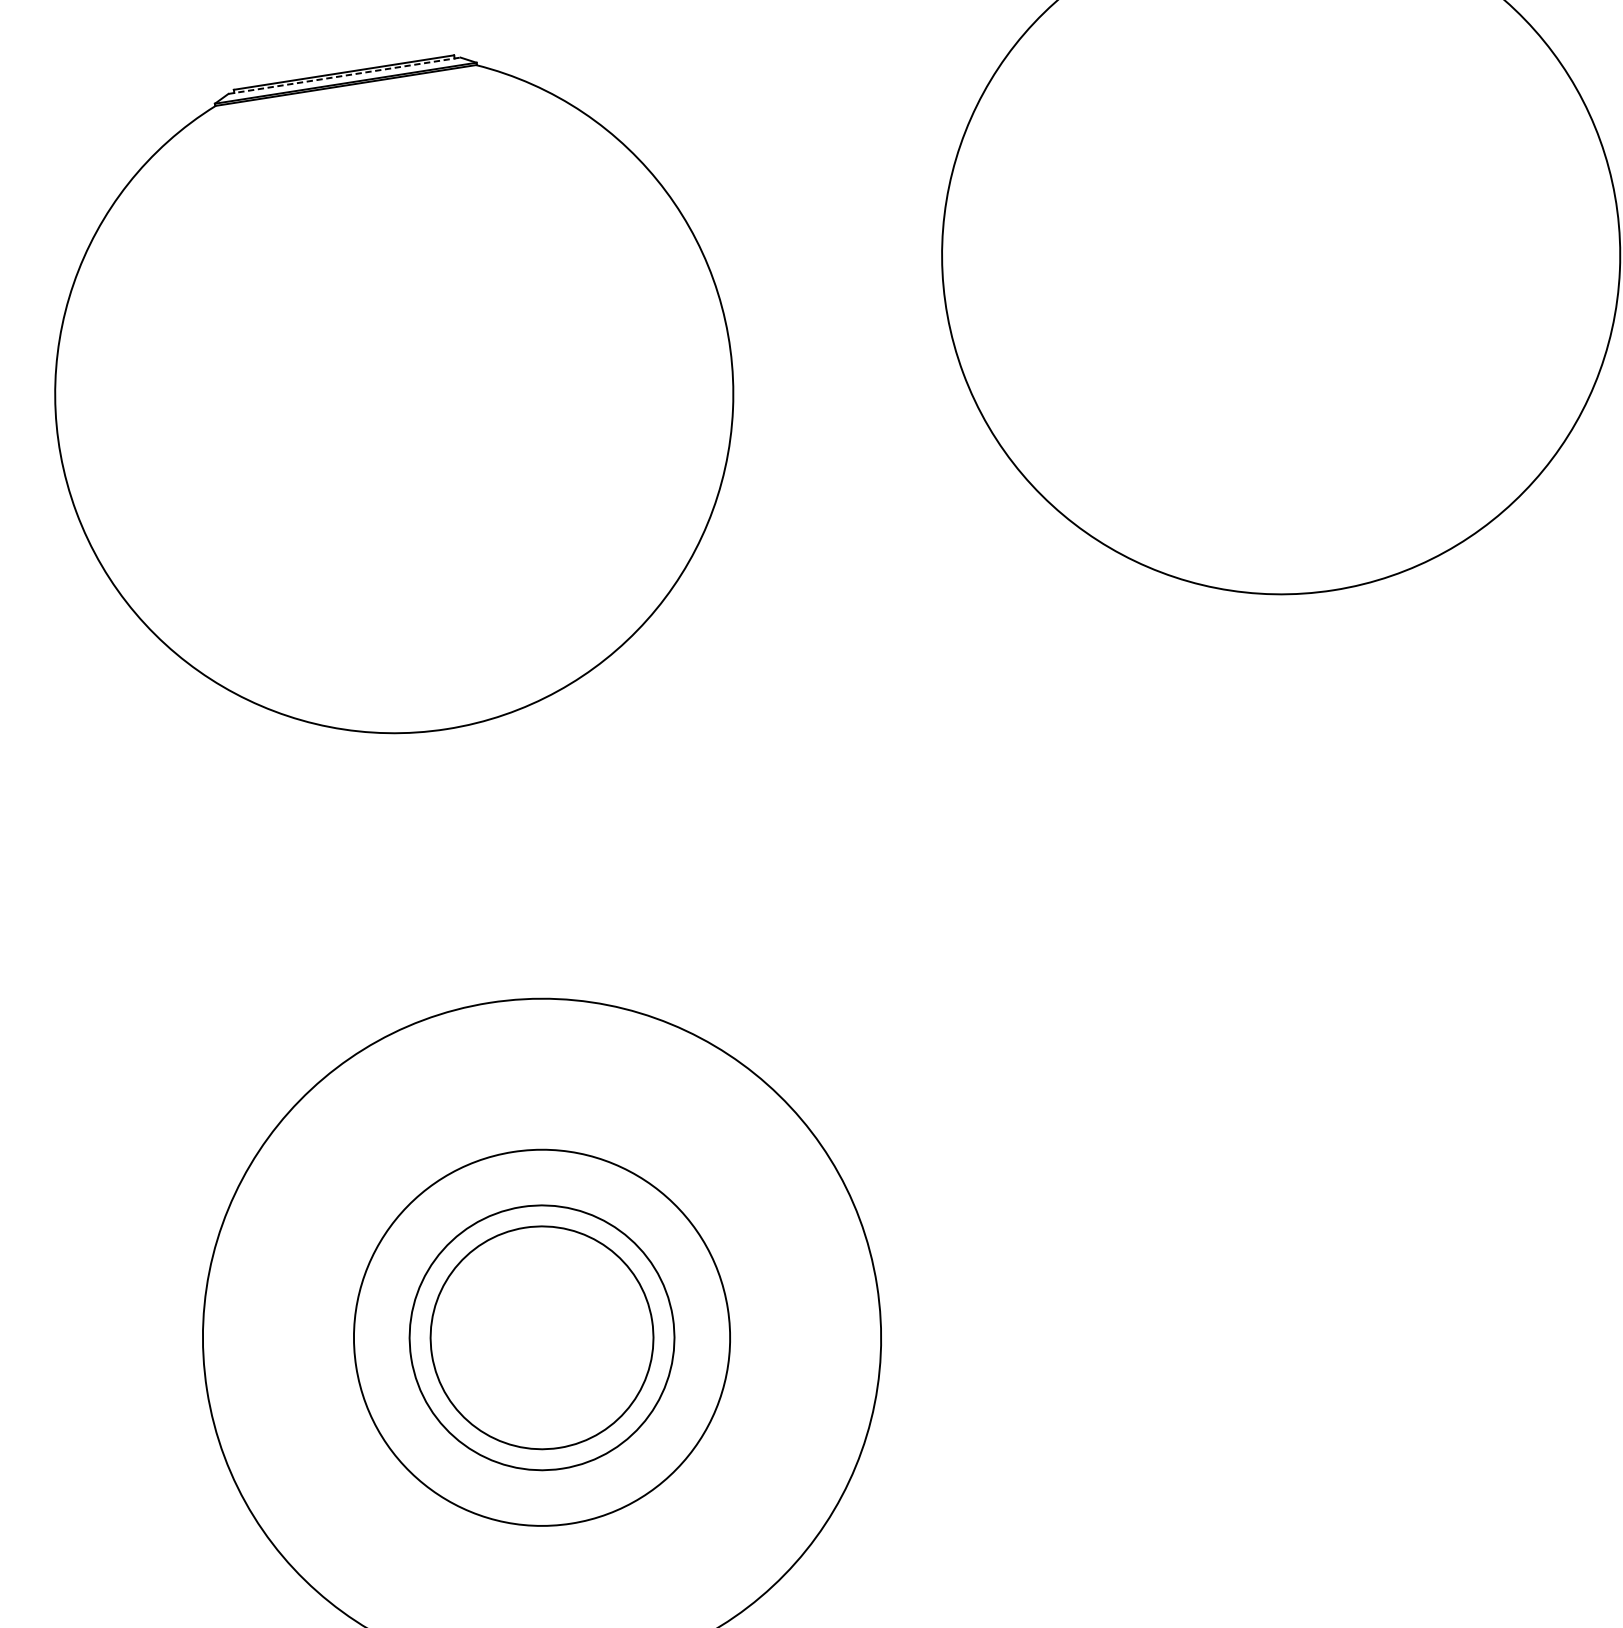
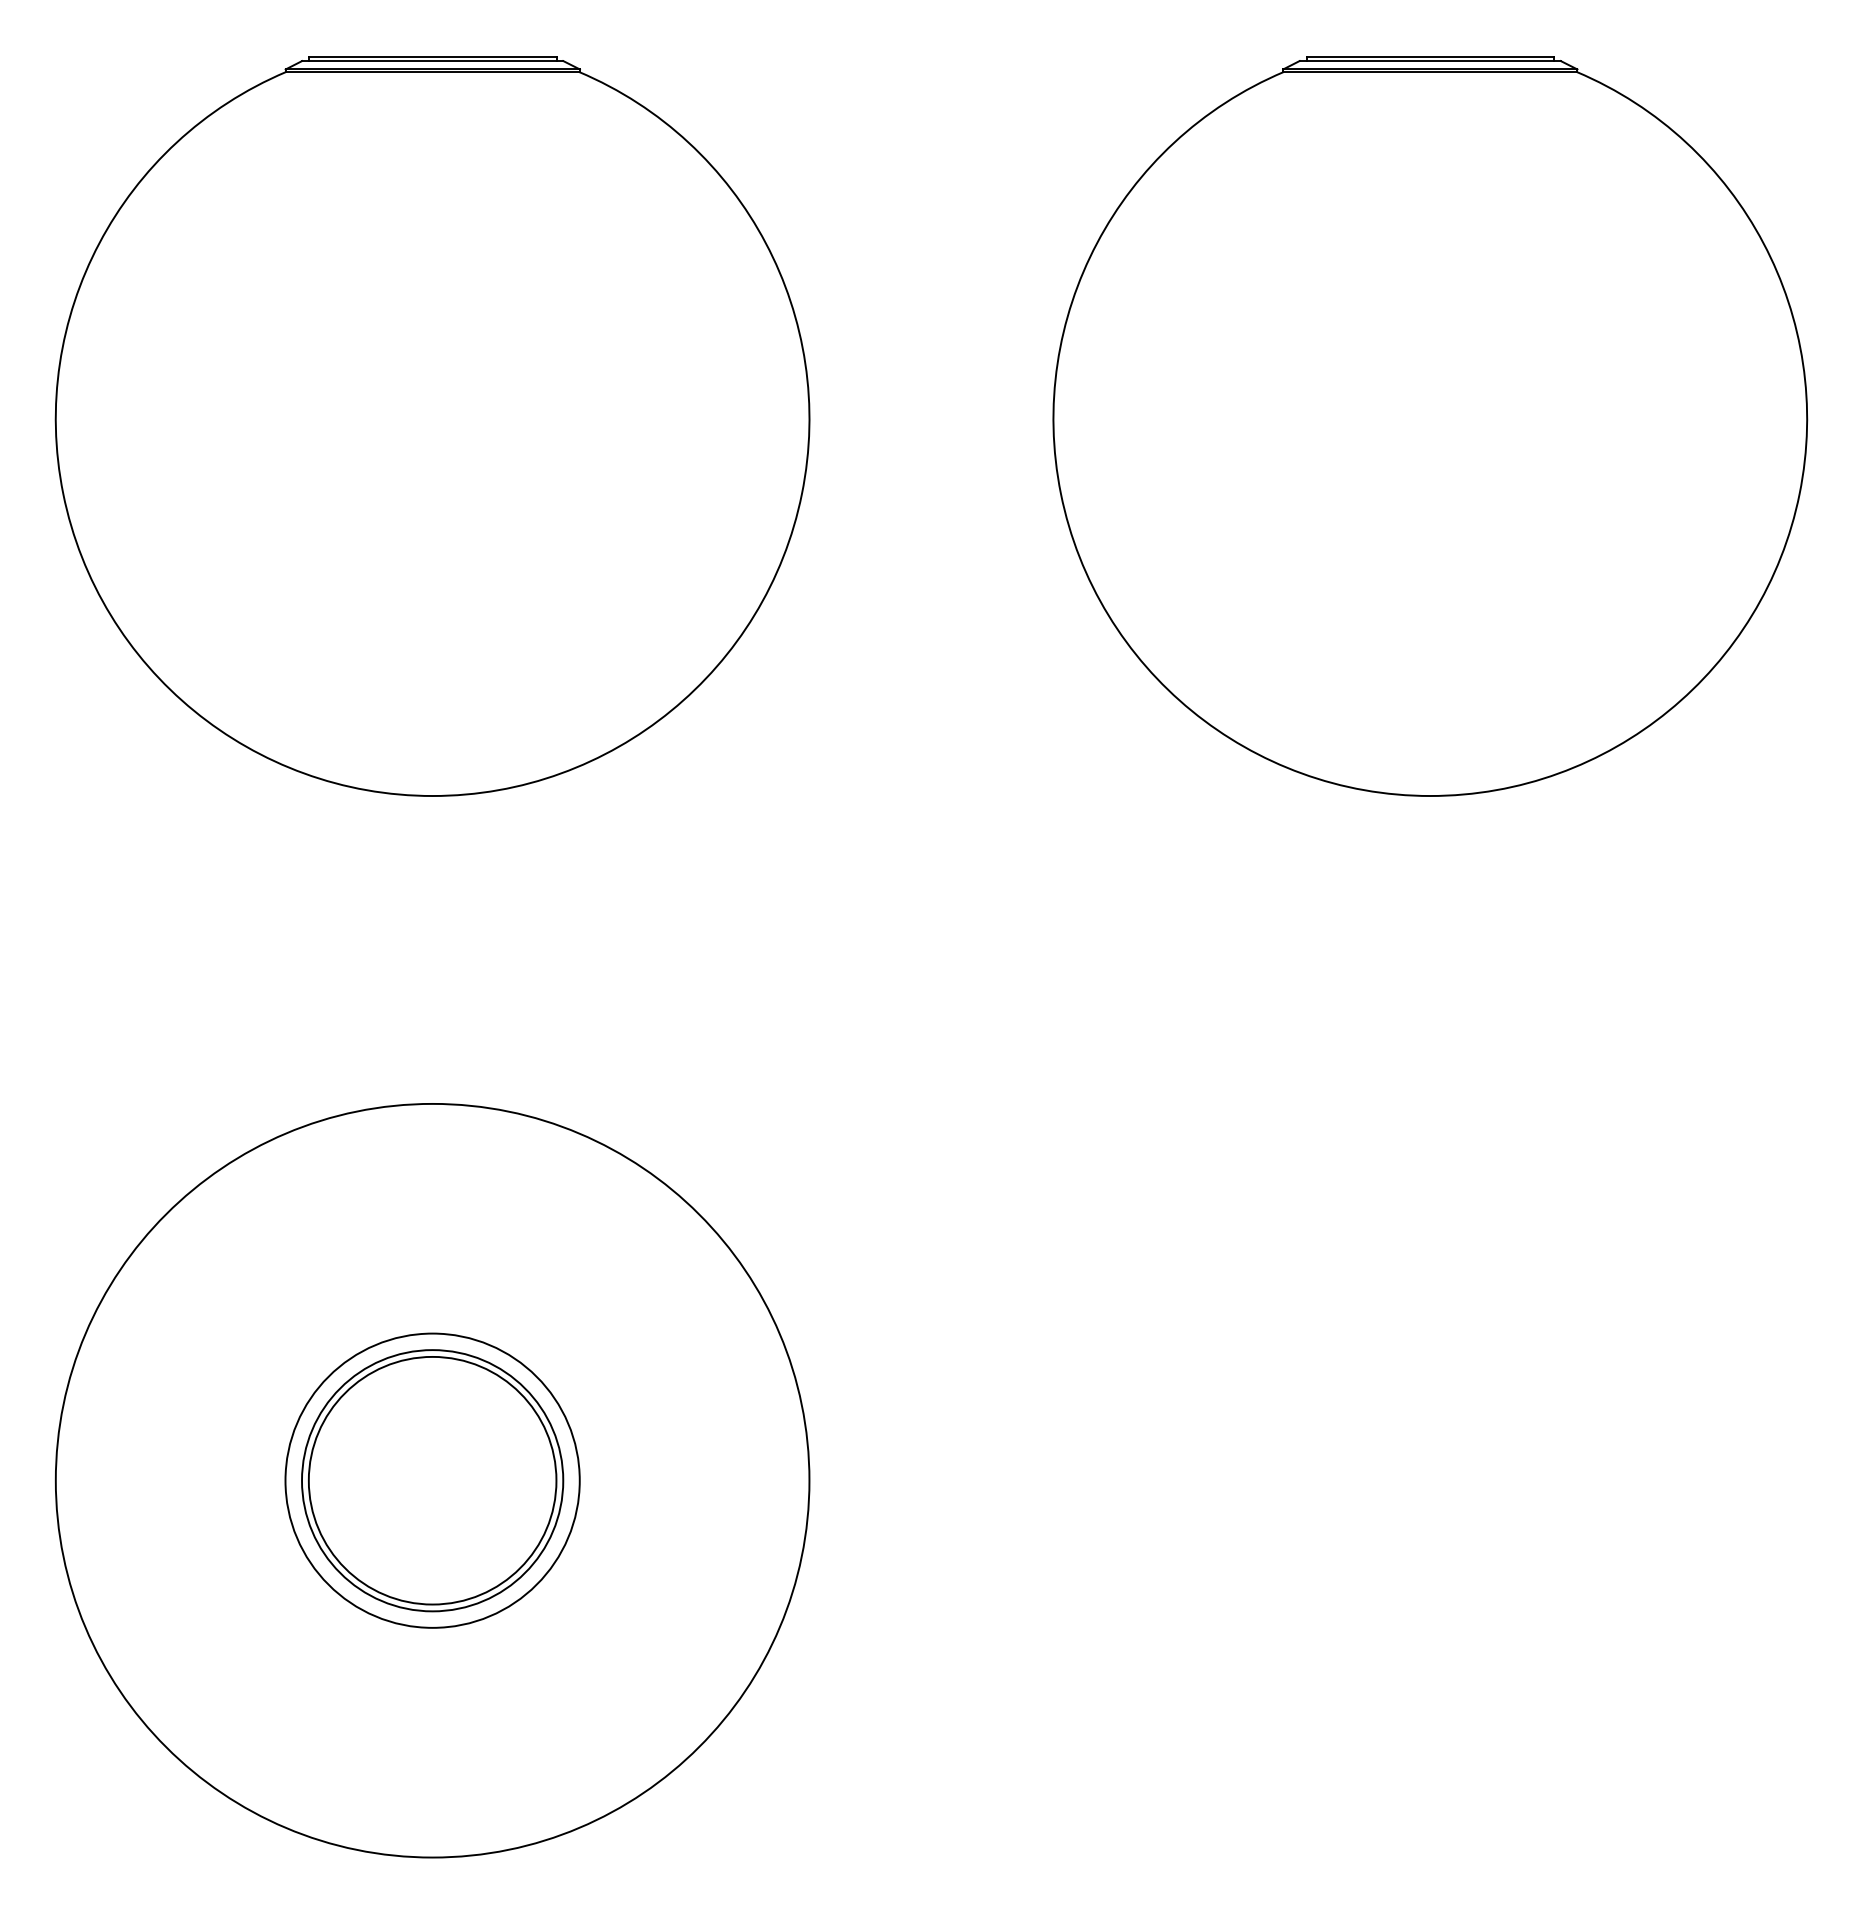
line: (344, 76) -> (432, 61), dashed -> solid
circle: (541, 1337) -> (432, 1480), size x0.62

